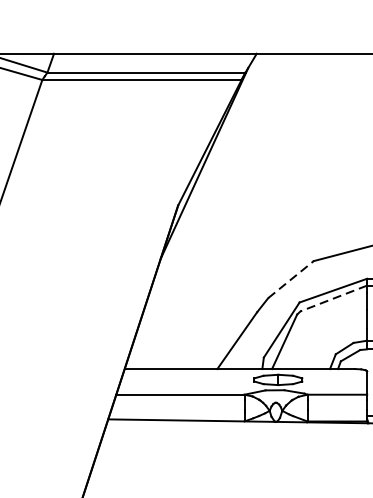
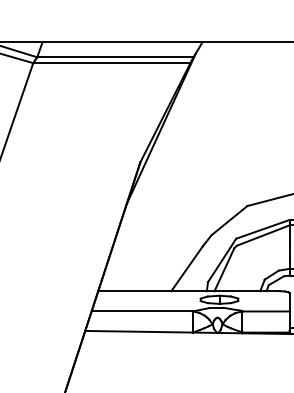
line: (291, 279) -> (229, 220), dashed -> solid
line: (332, 298) -> (262, 235), dashed -> solid

